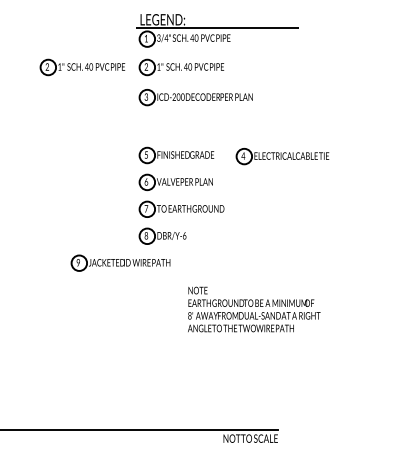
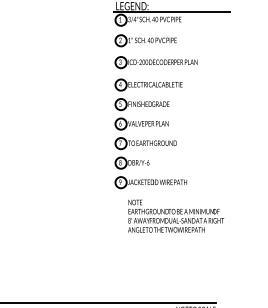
part: (82, 67) -> (74, 40), removed
part: (282, 156) -> (148, 85), moved
part: (120, 262) -> (150, 182), moved
text: (254, 309) -> (176, 216), moved

